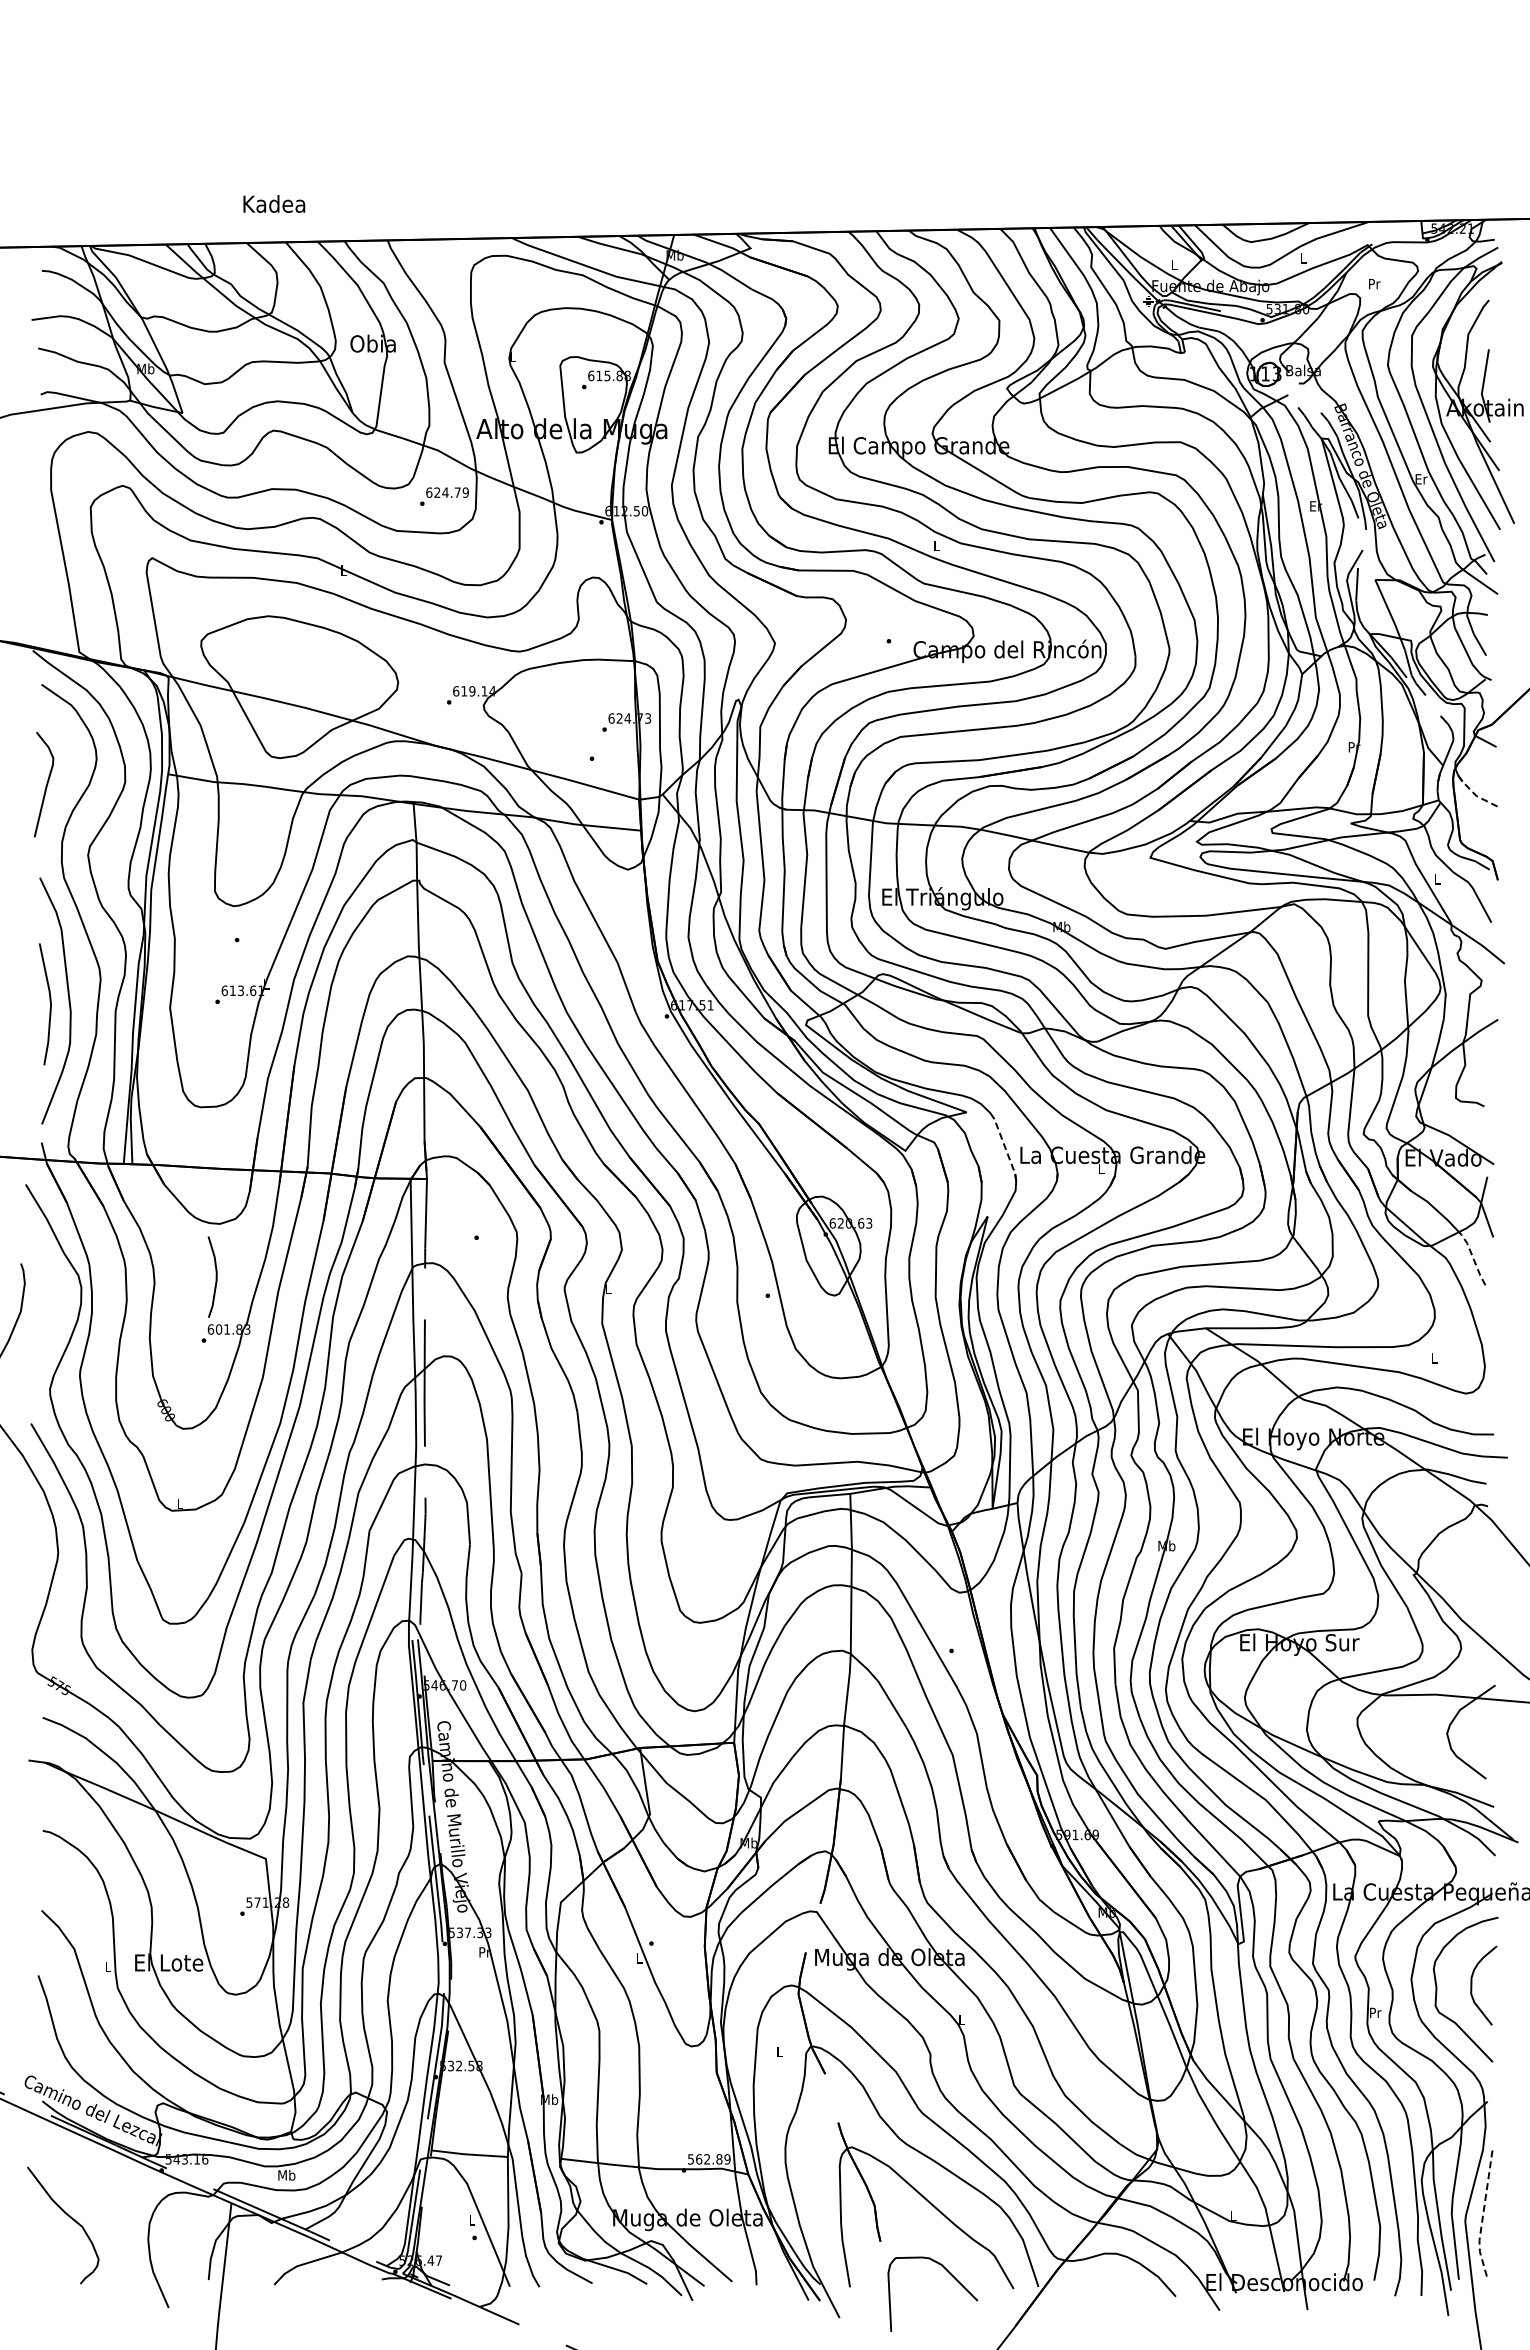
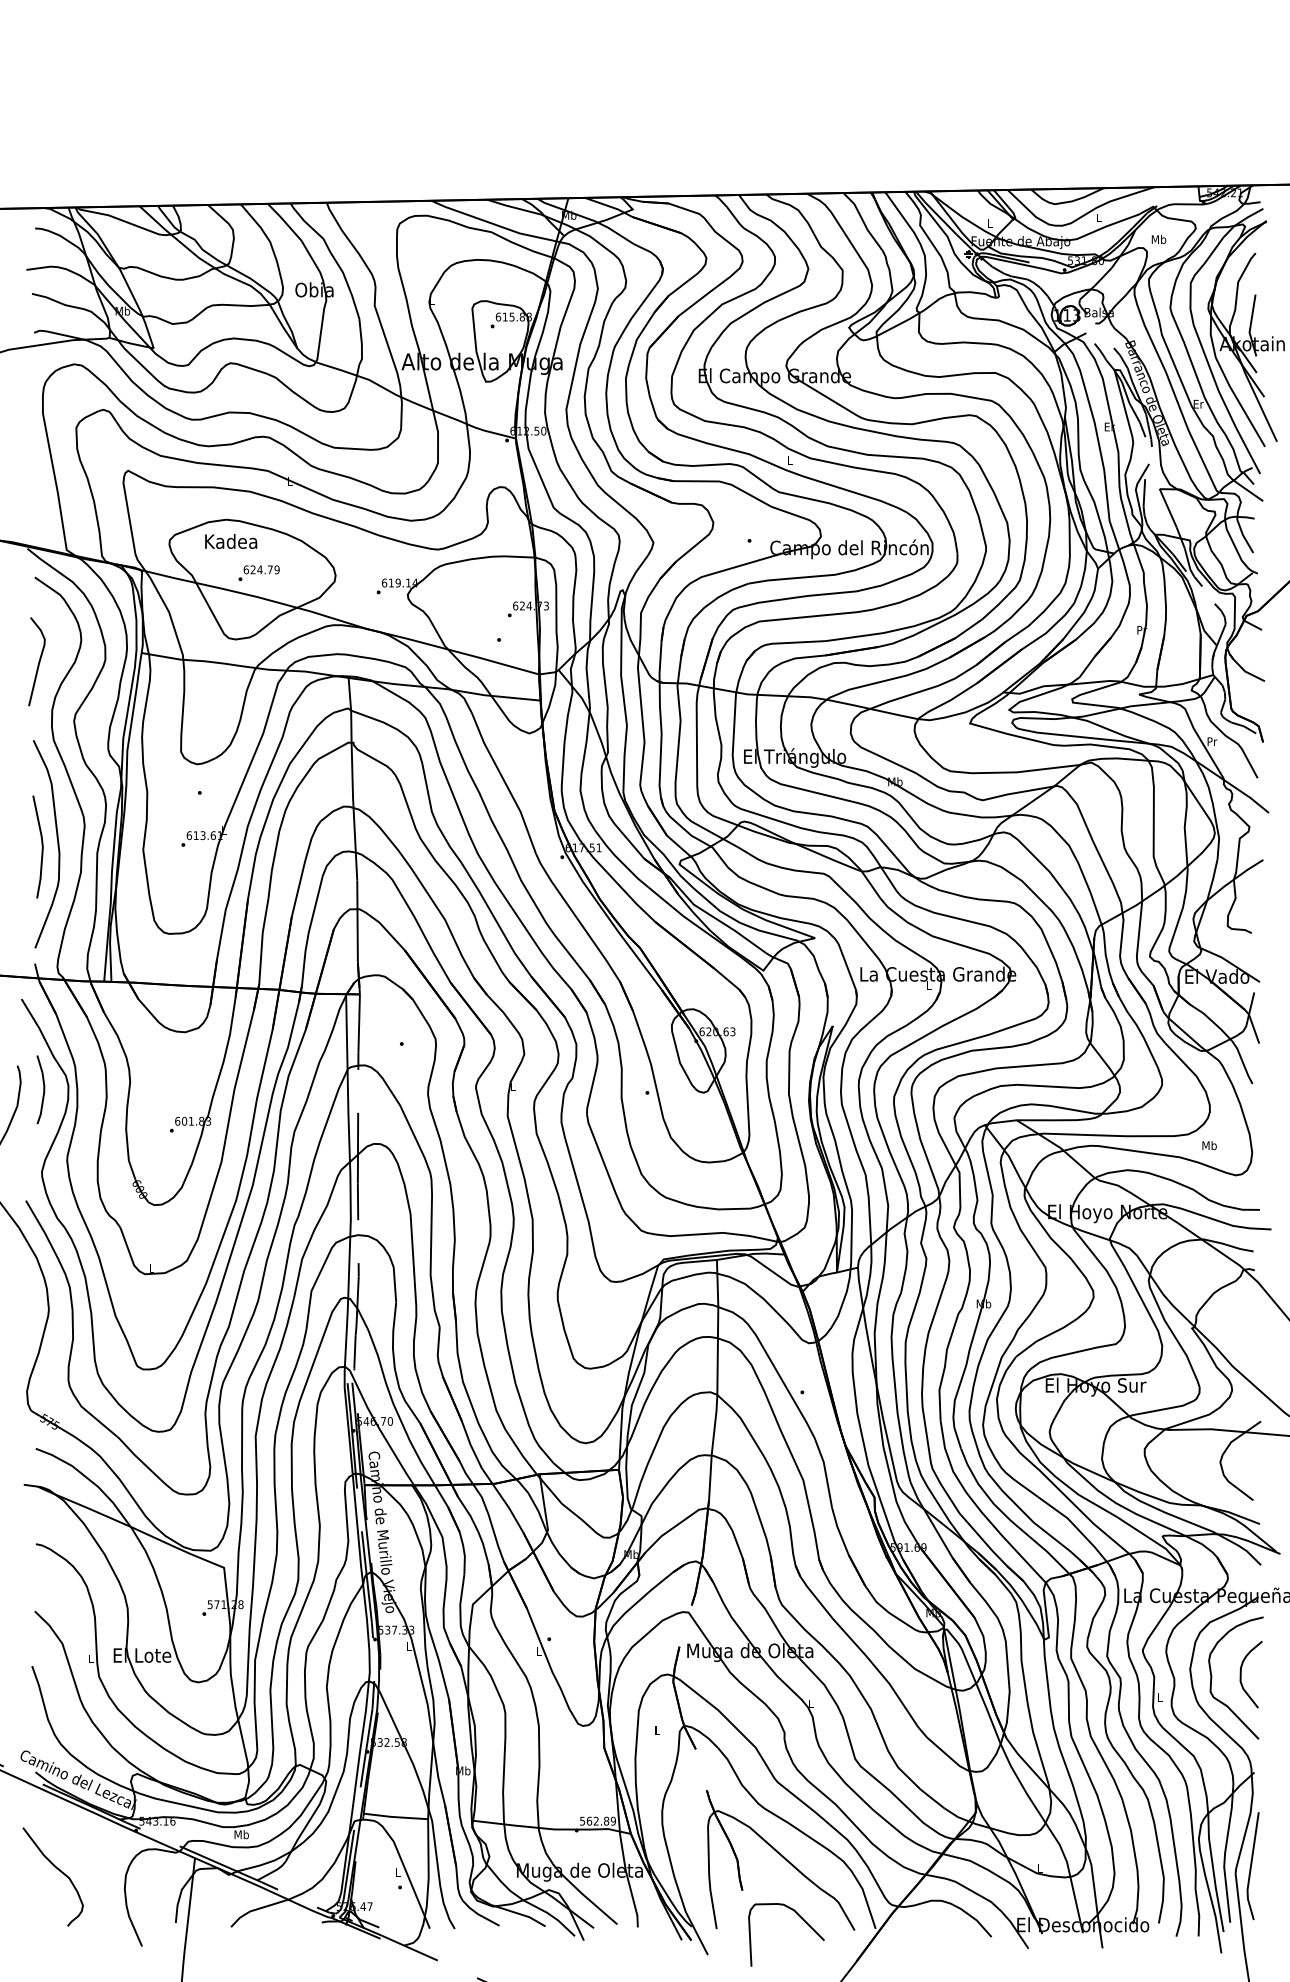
text: (274, 203) -> (231, 541), moved
text: (1374, 283) -> (1159, 239), Pr -> Mb
text: (444, 496) -> (259, 573), moved
line: (1475, 795) -> (1244, 670), dashed -> solid
text: (1437, 879) -> (1212, 741), L -> Pr
line: (1006, 1150) -> (848, 970), dashed -> solid
line: (1473, 1259) -> (1242, 1062), dashed -> solid
part: (212, 1276) -> (40, 1089), moved
text: (1434, 1357) -> (1209, 1144), L -> Mb
text: (485, 1952) -> (409, 1646), Pr -> L
text: (1375, 2012) -> (1159, 1697), Pr -> L
line: (1483, 2213) -> (1250, 1866), dashed -> solid

